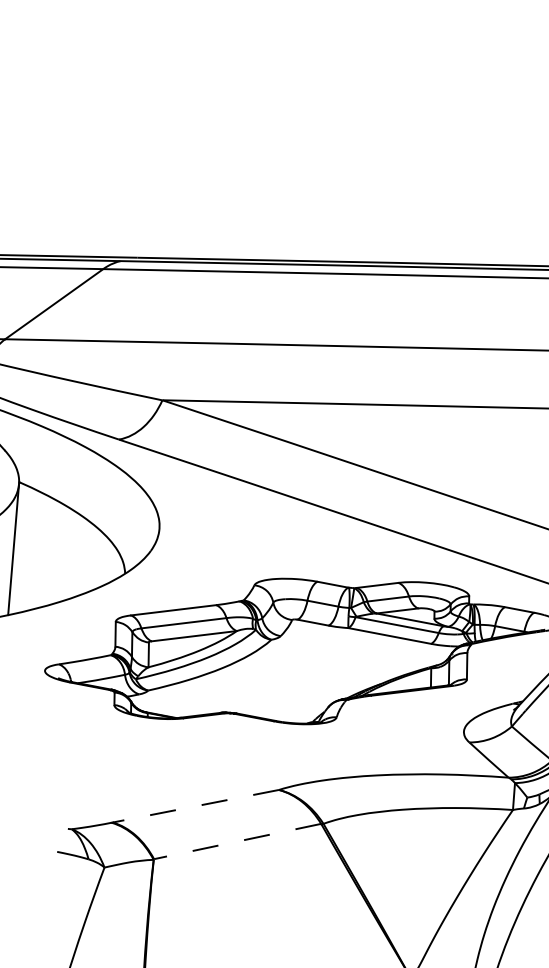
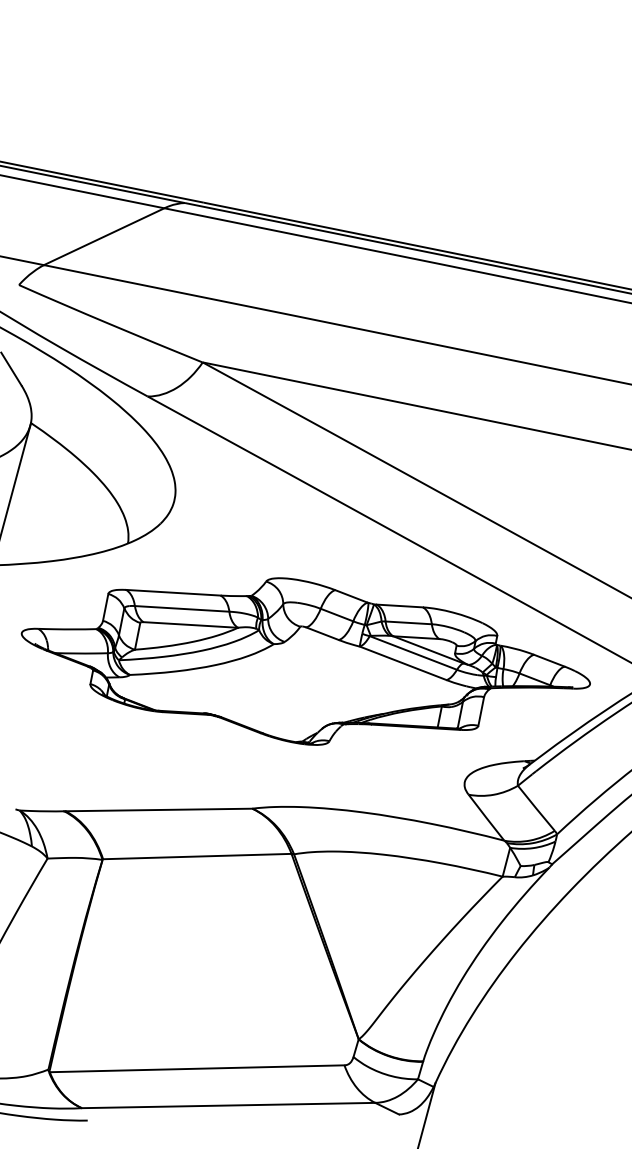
line: (195, 805) -> (158, 809), dashed -> solid
line: (236, 841) -> (196, 856), dashed -> solid

